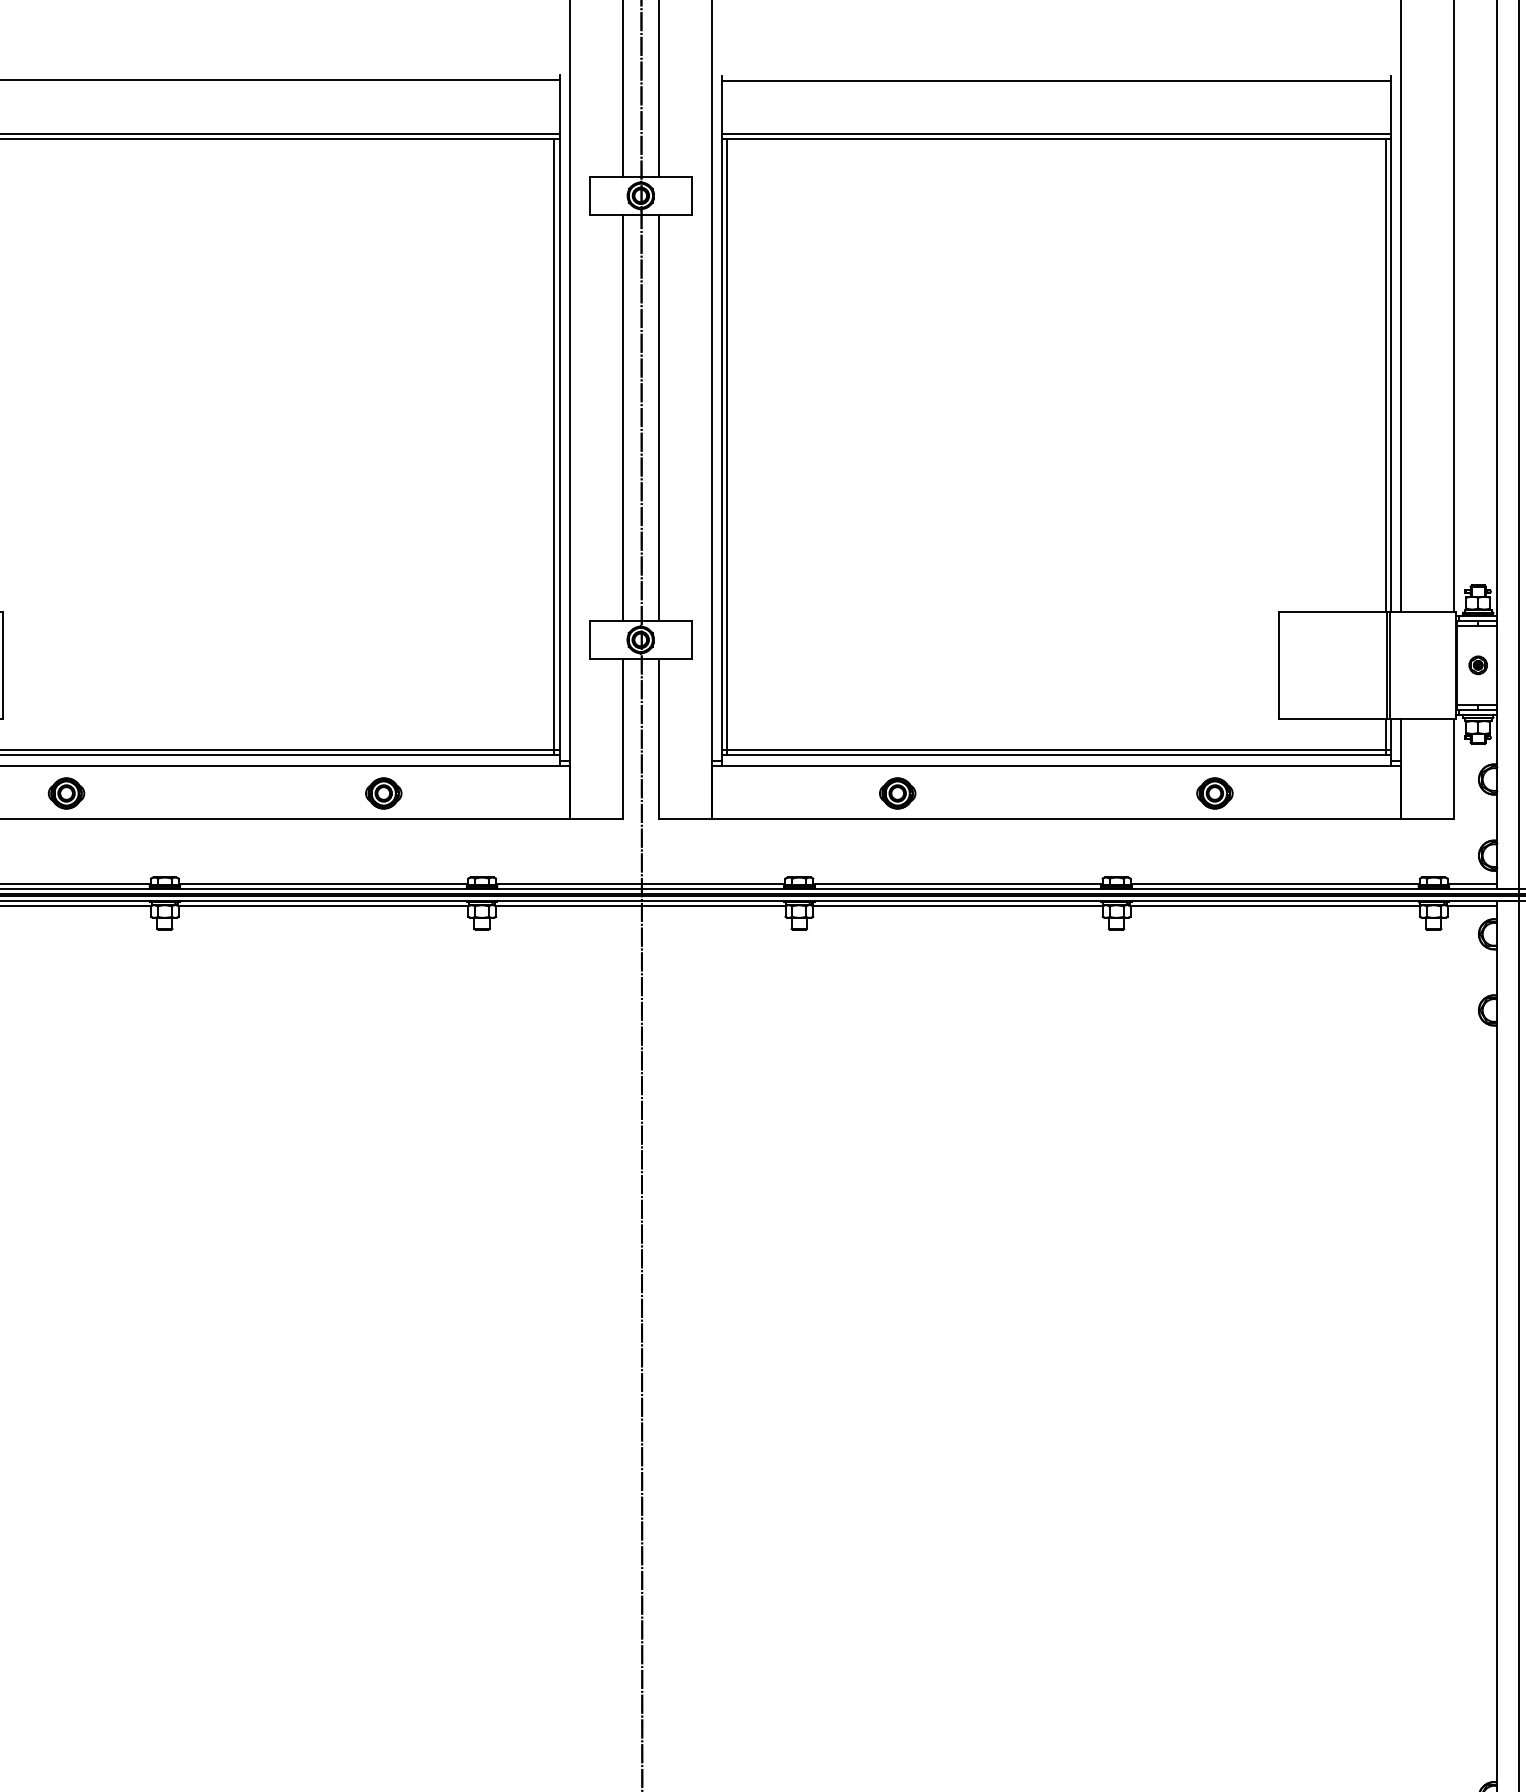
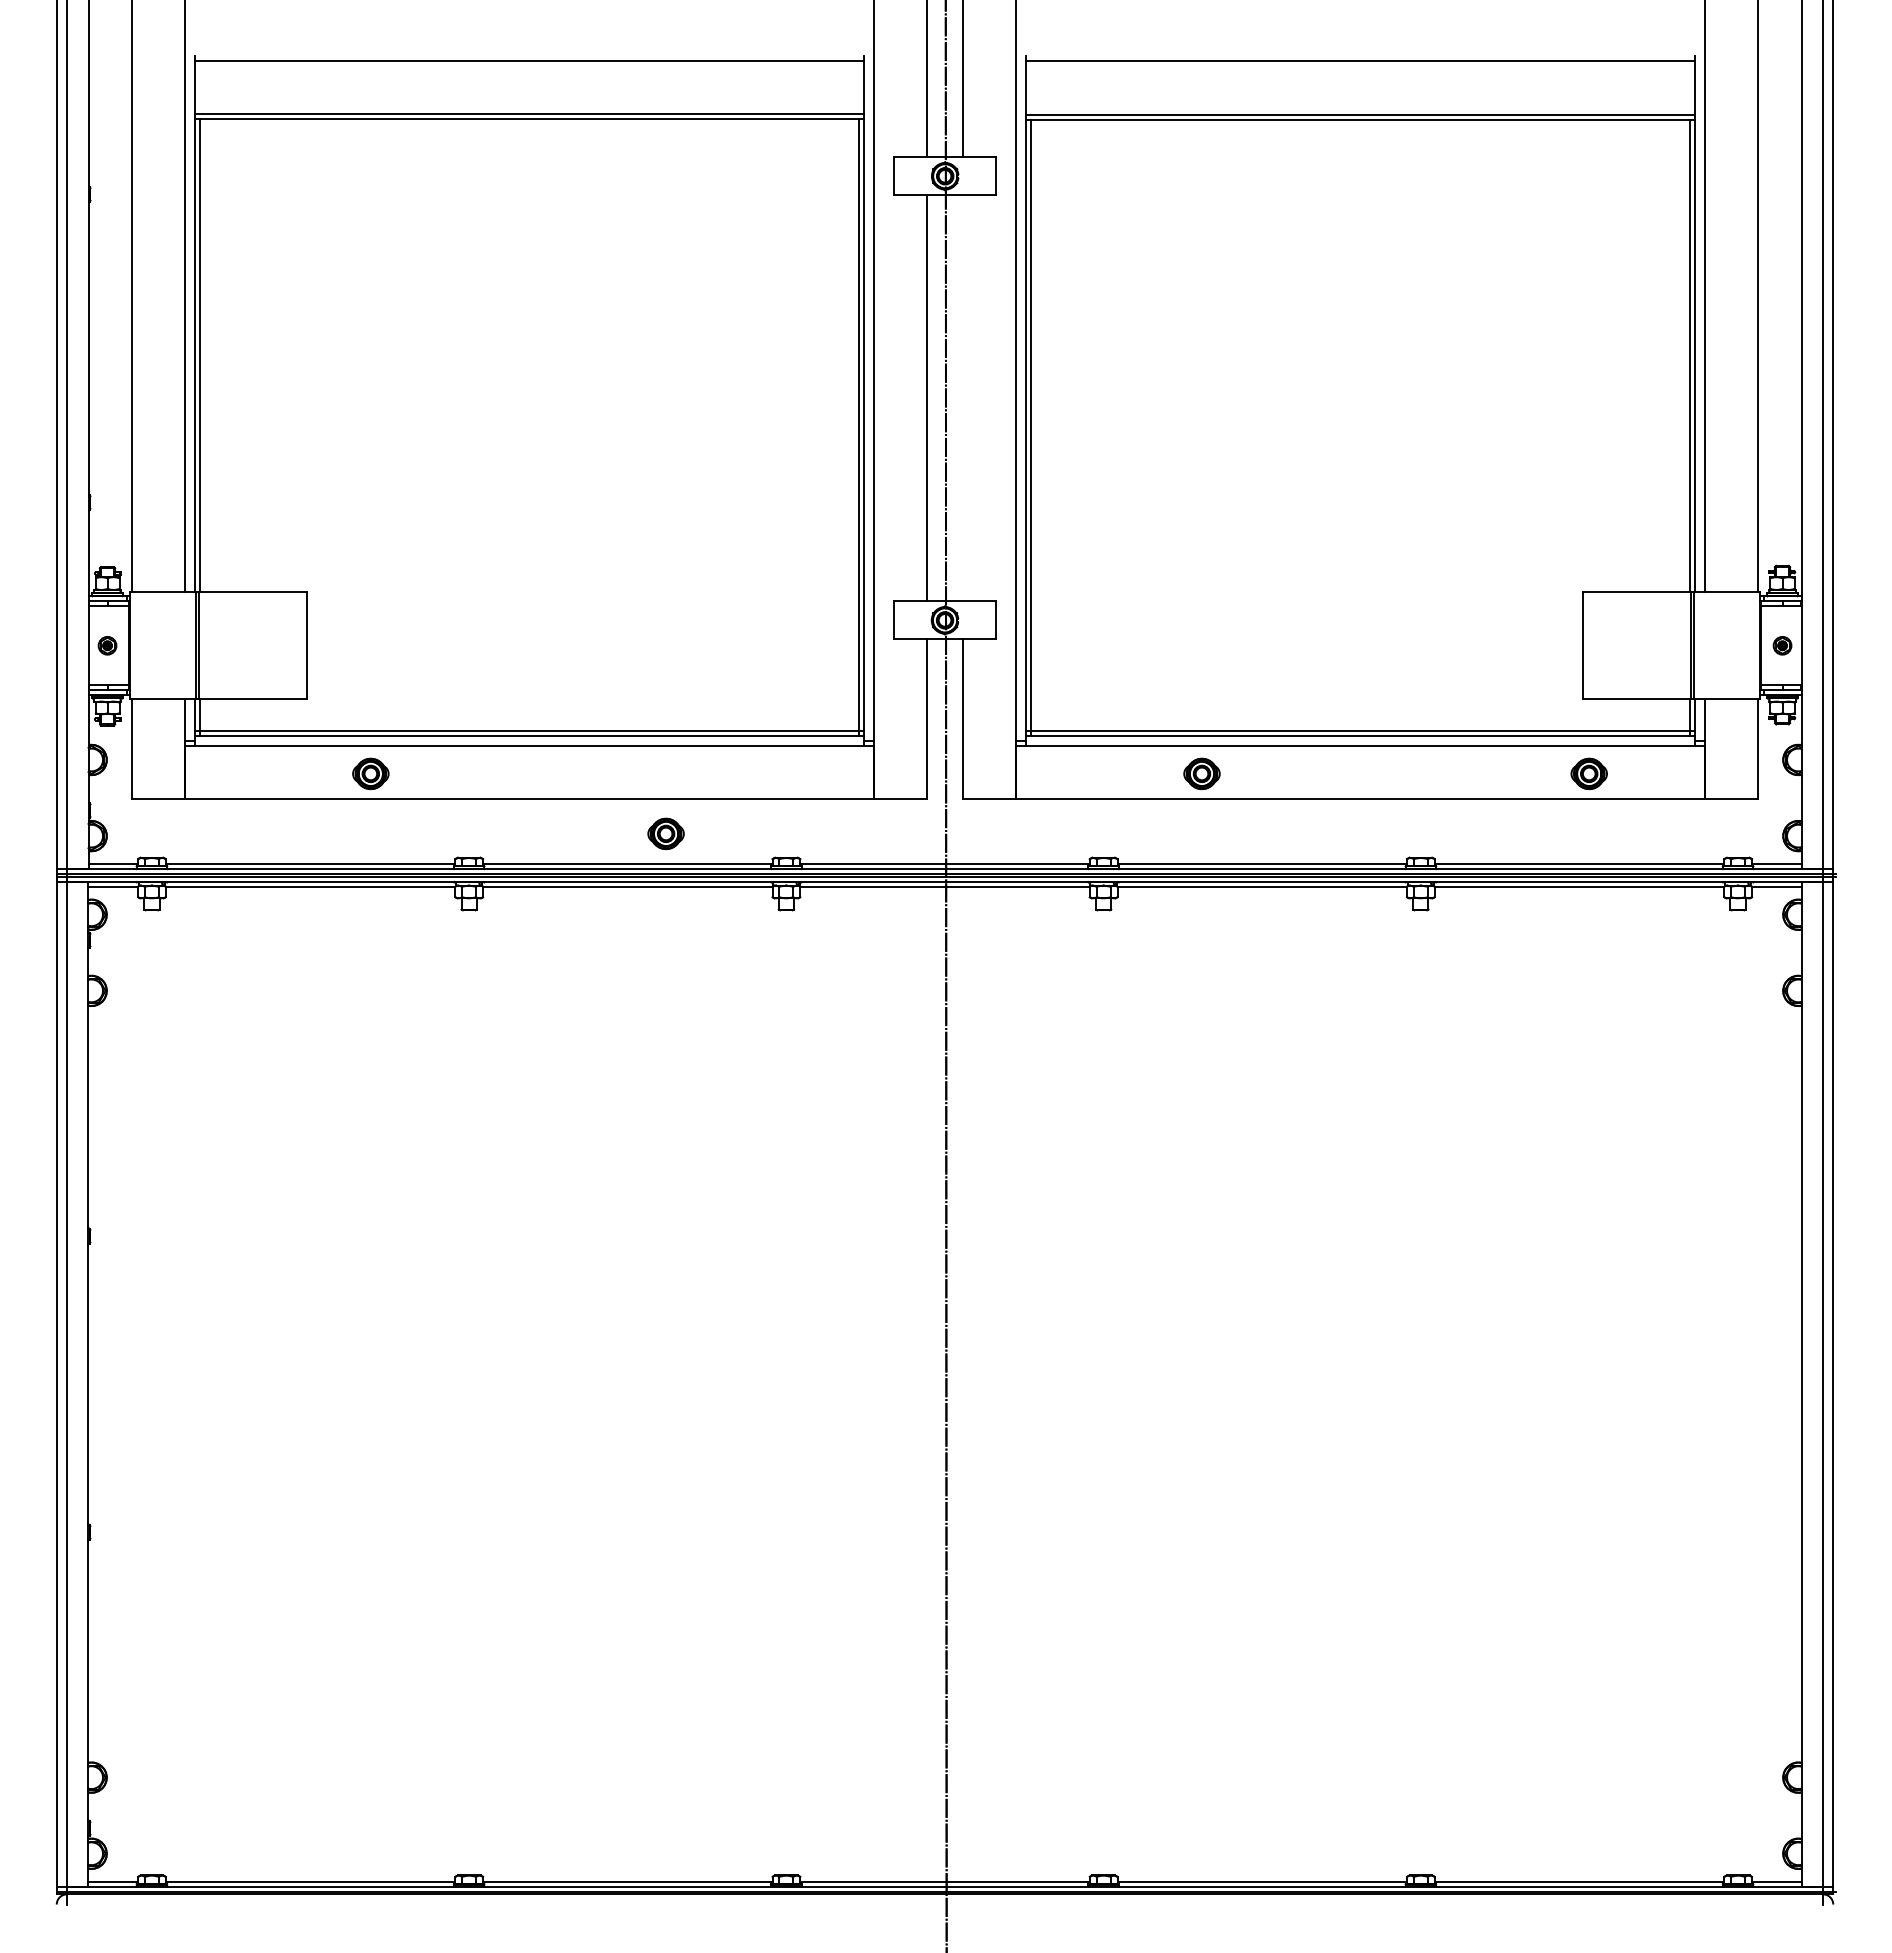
line: (658, 418) -> (962, 398), removed
part: (383, 793) -> (665, 833), moved
part: (1214, 793) -> (1588, 773), moved

